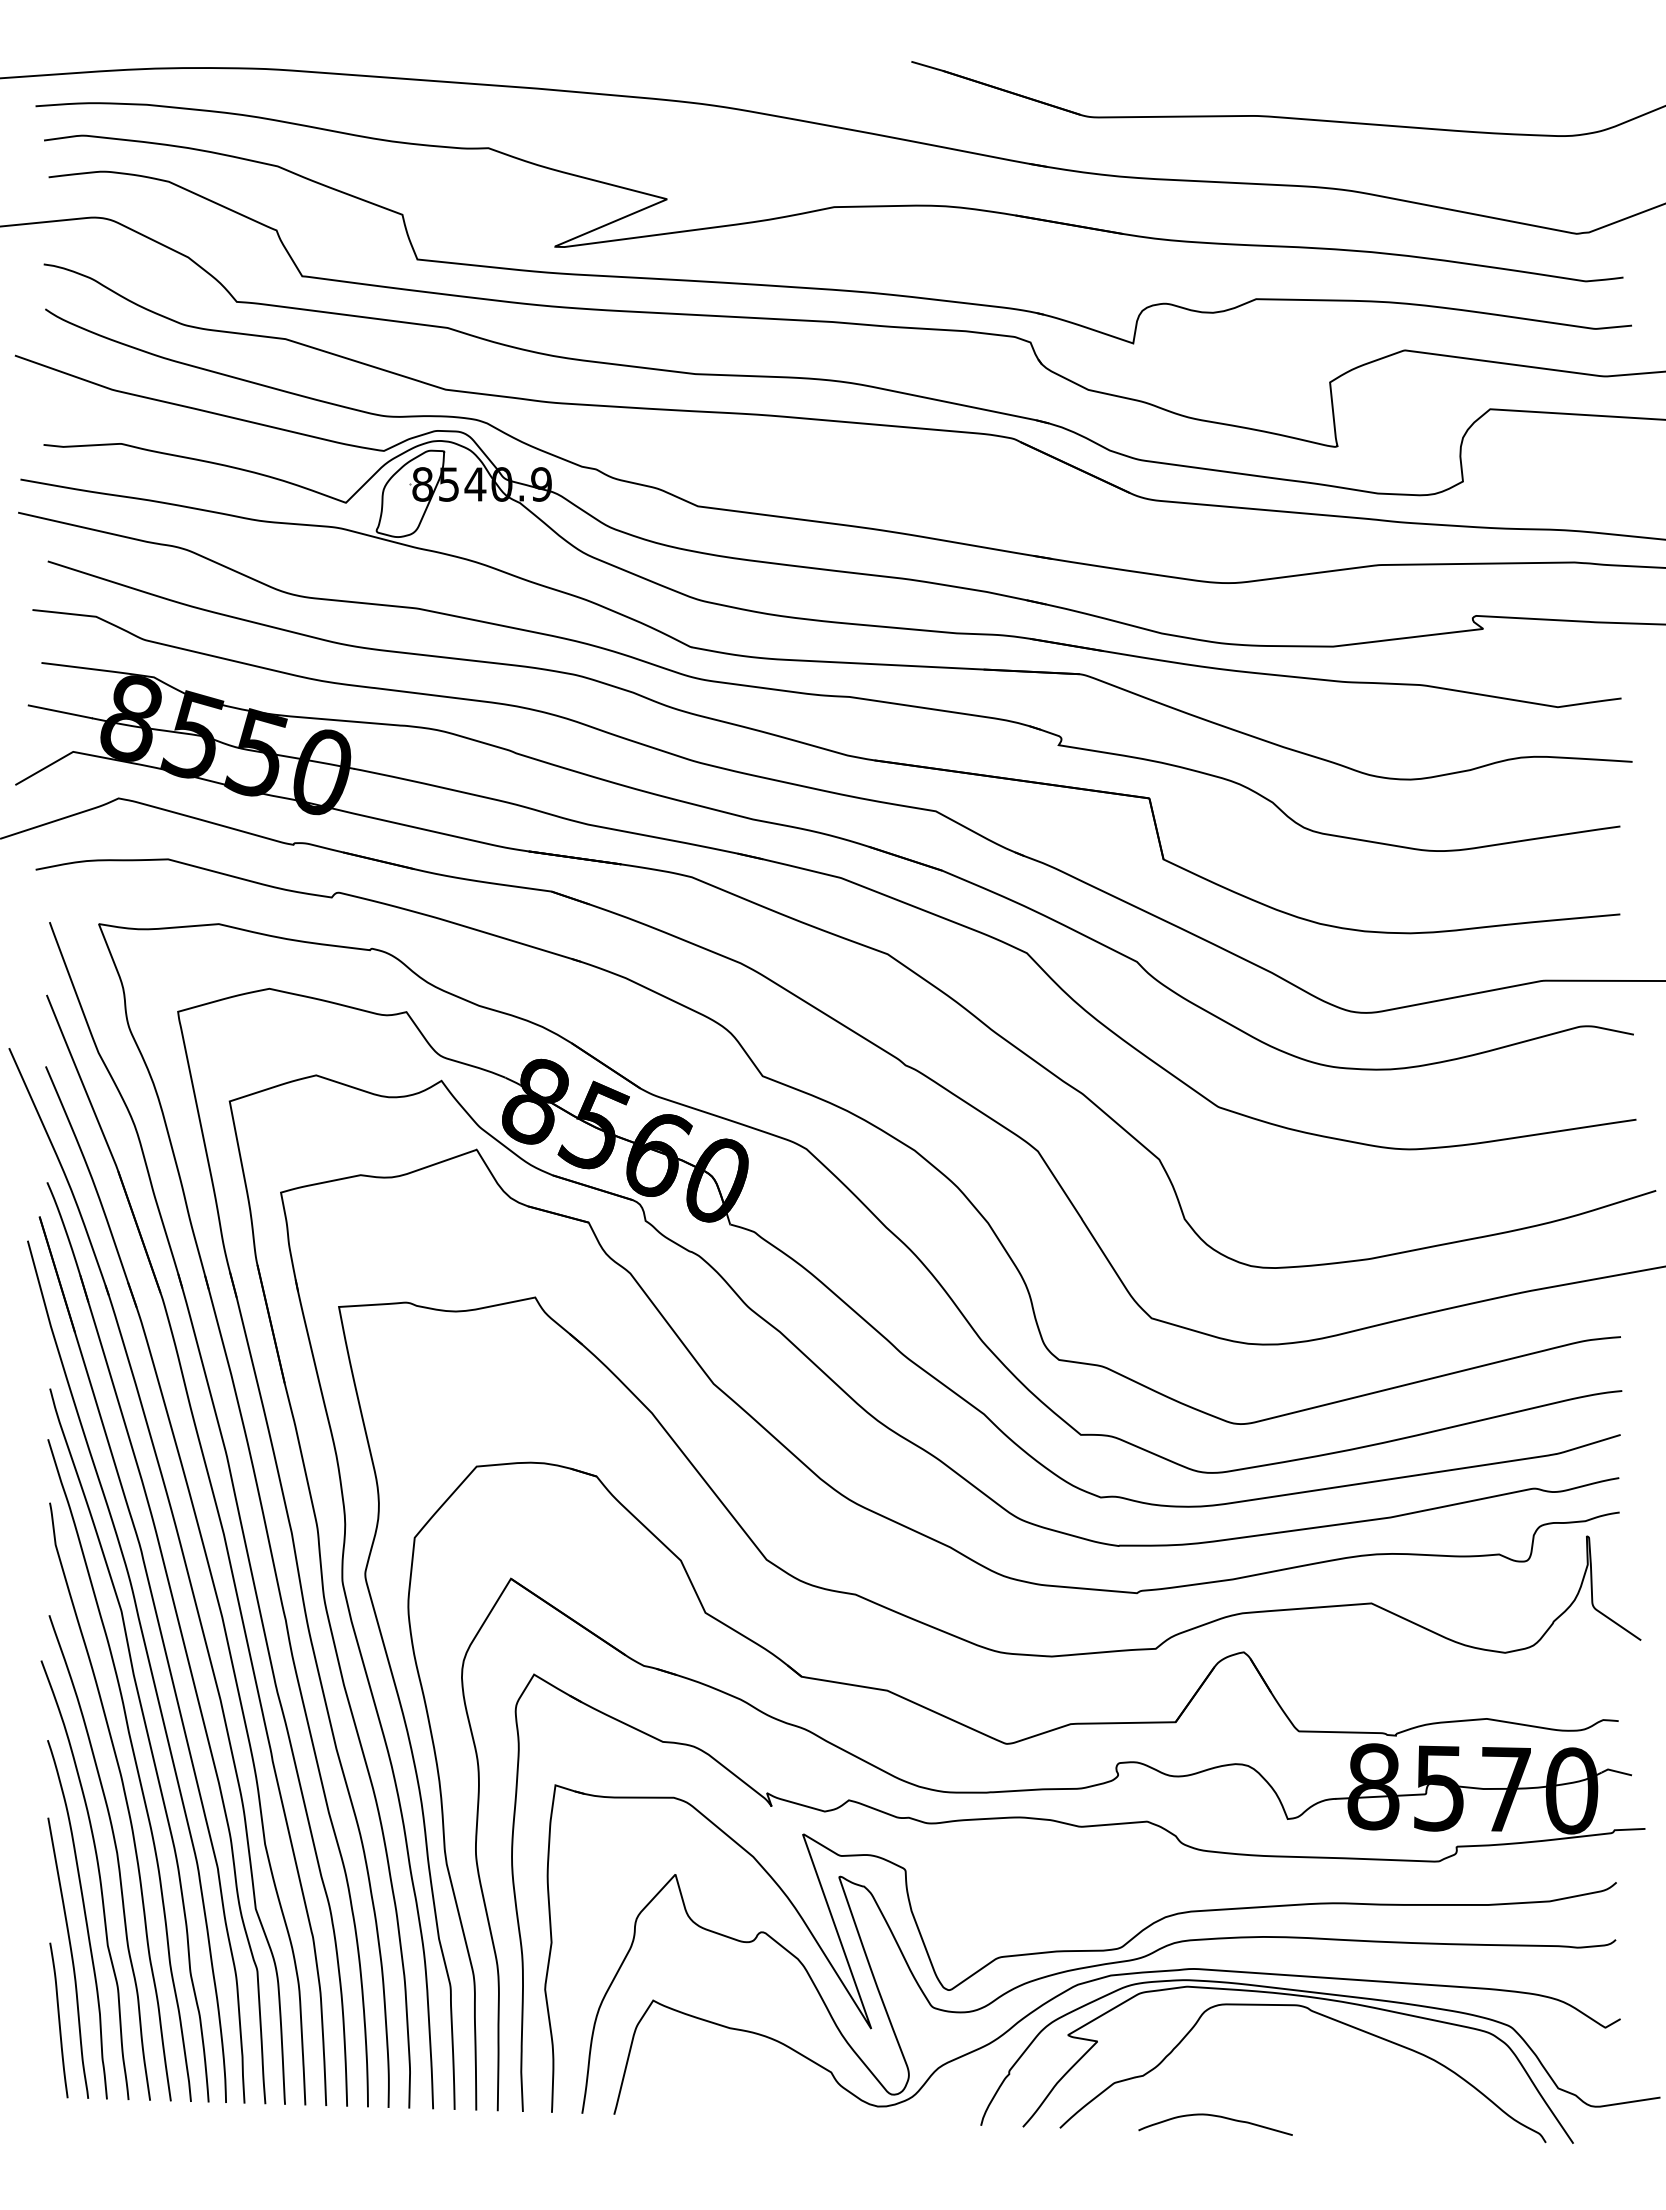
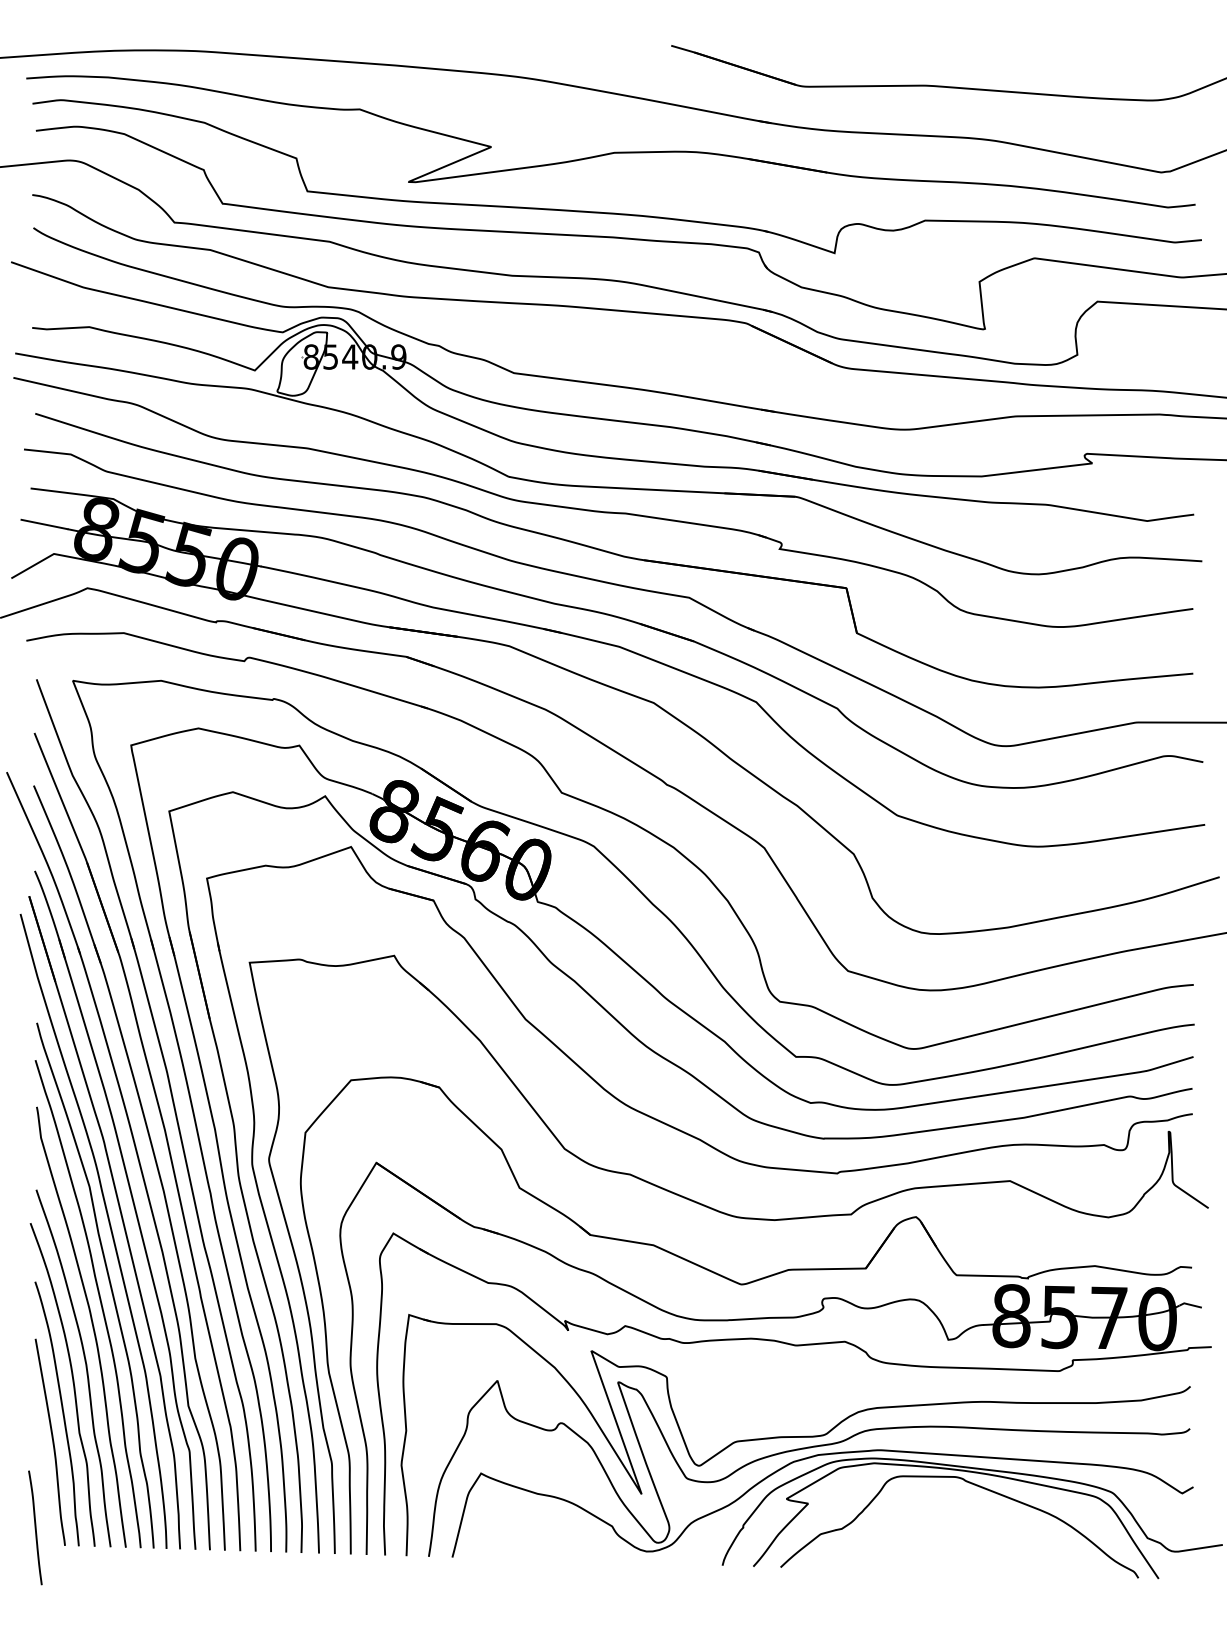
curve: (58, 2020) -> (35, 1527), moved
curve: (1217, 2117) -> (896, 1559), removed

